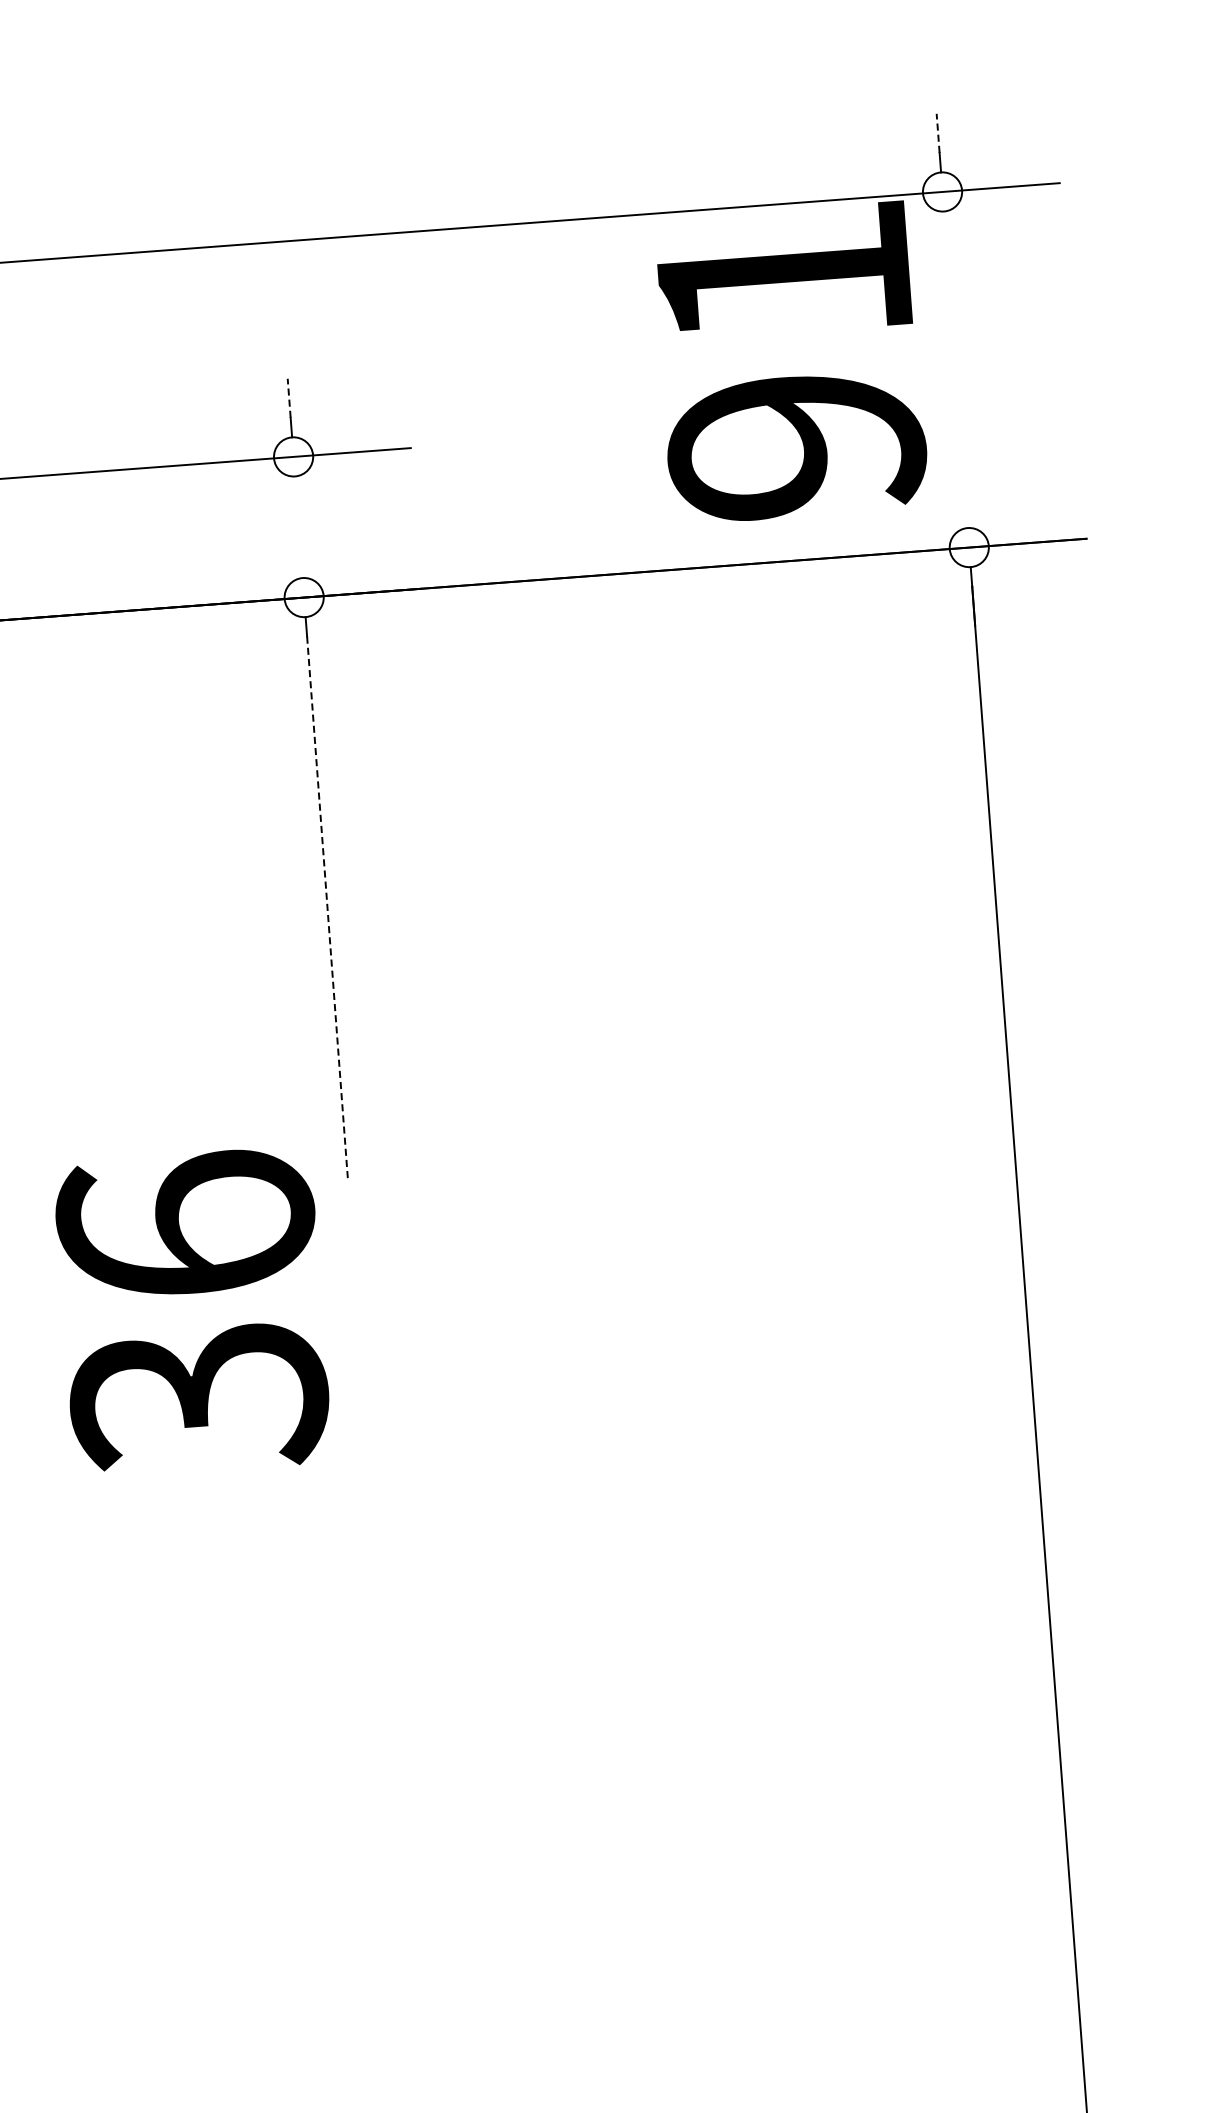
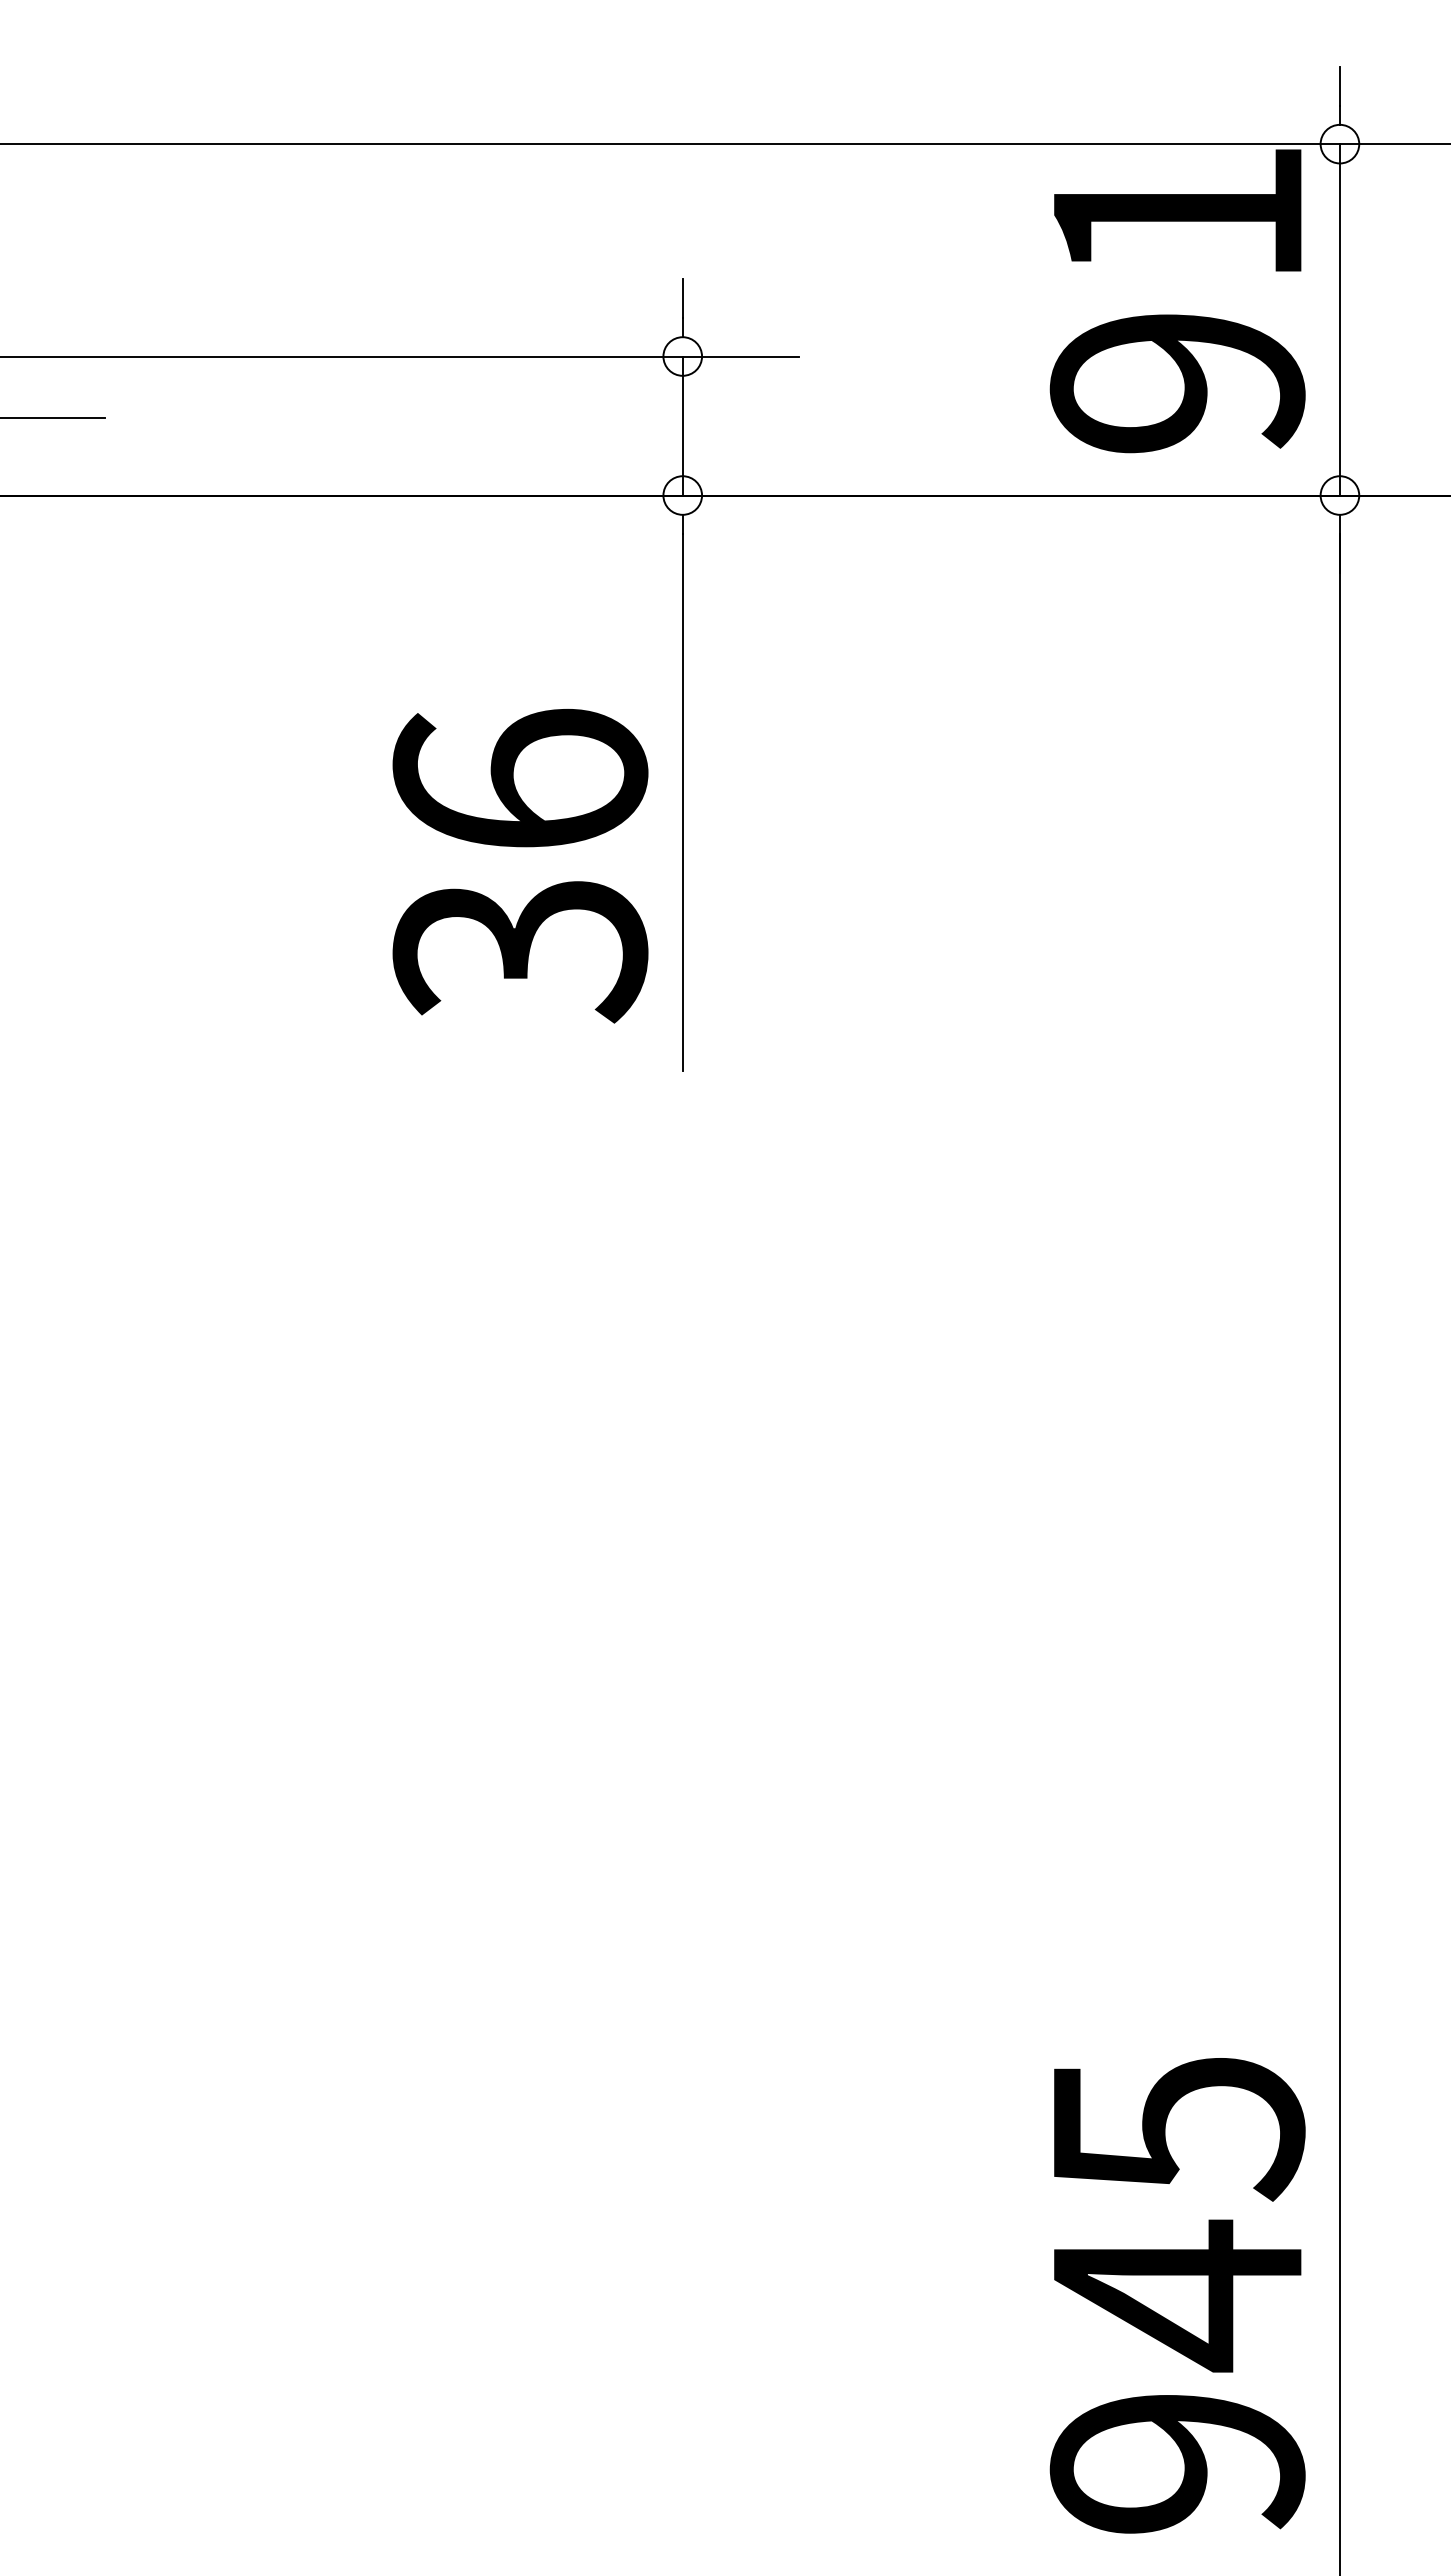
line: (937, 132) -> (1339, 85), dashed -> solid
line: (955, 369) -> (1339, 319), added
line: (288, 398) -> (682, 298), dashed -> solid
line: (298, 526) -> (682, 425), added
line: (327, 908) -> (682, 802), dashed -> solid
text: (192, 1313) -> (520, 866), moved

